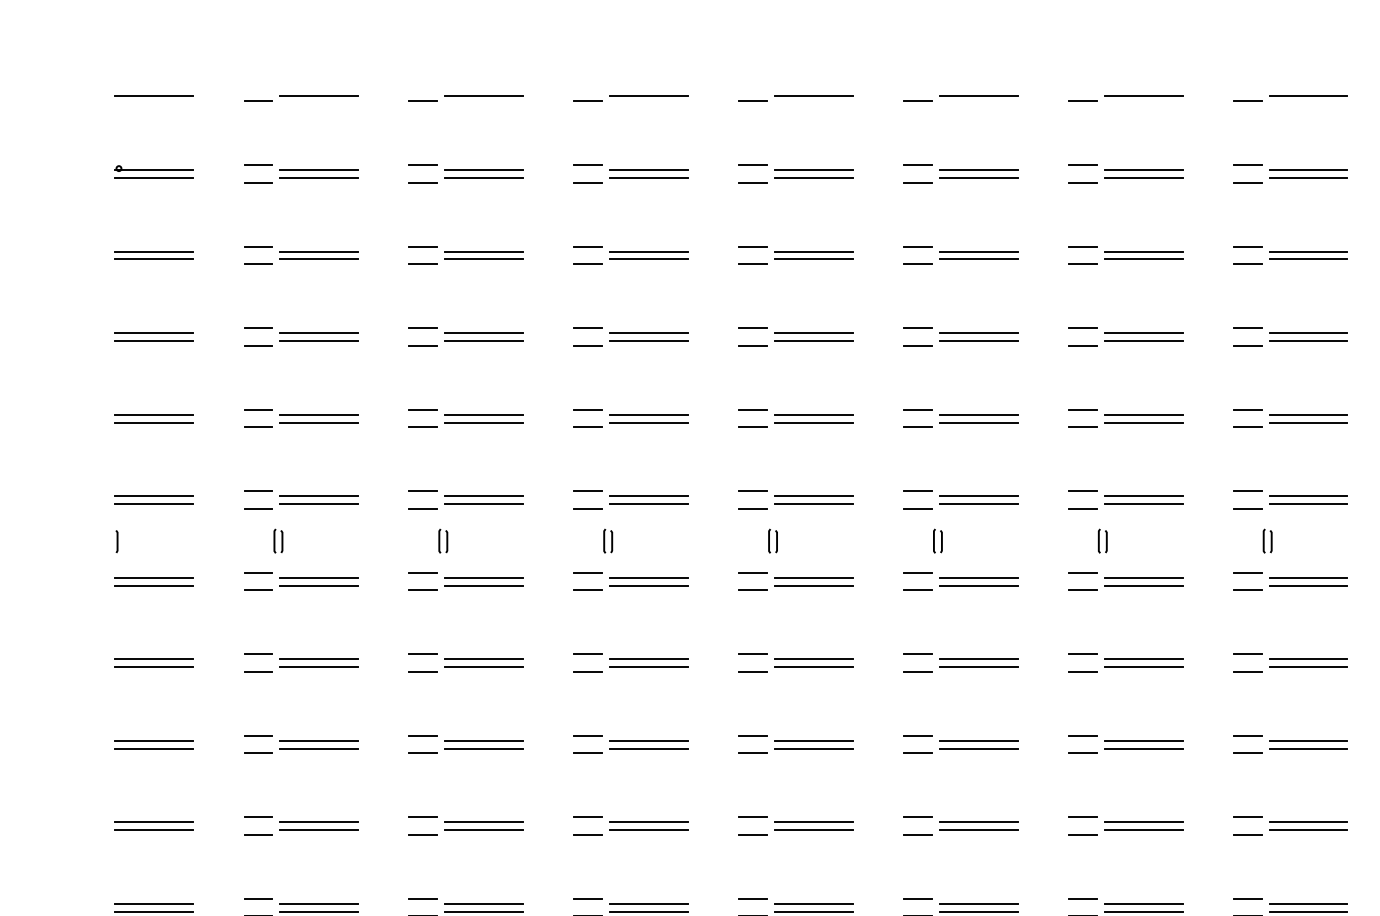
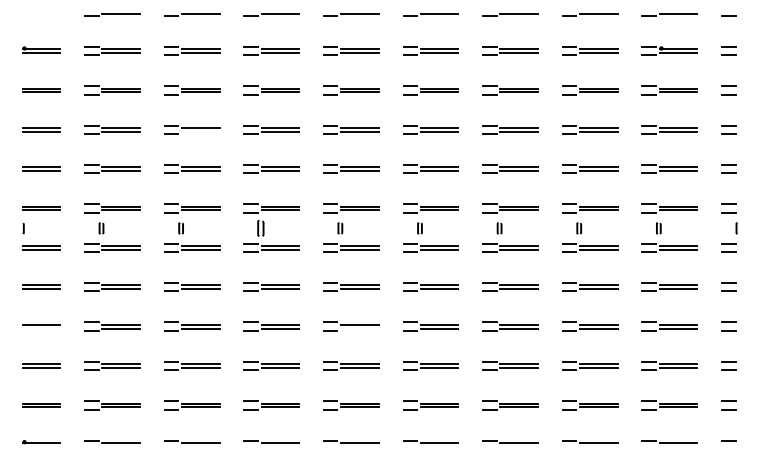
line: (154, 96) -> (41, 13), removed
line: (483, 340) -> (200, 131), removed
part: (607, 541) -> (260, 228), size x1.4
line: (154, 748) -> (41, 328), removed
line: (812, 748) -> (359, 328), removed

